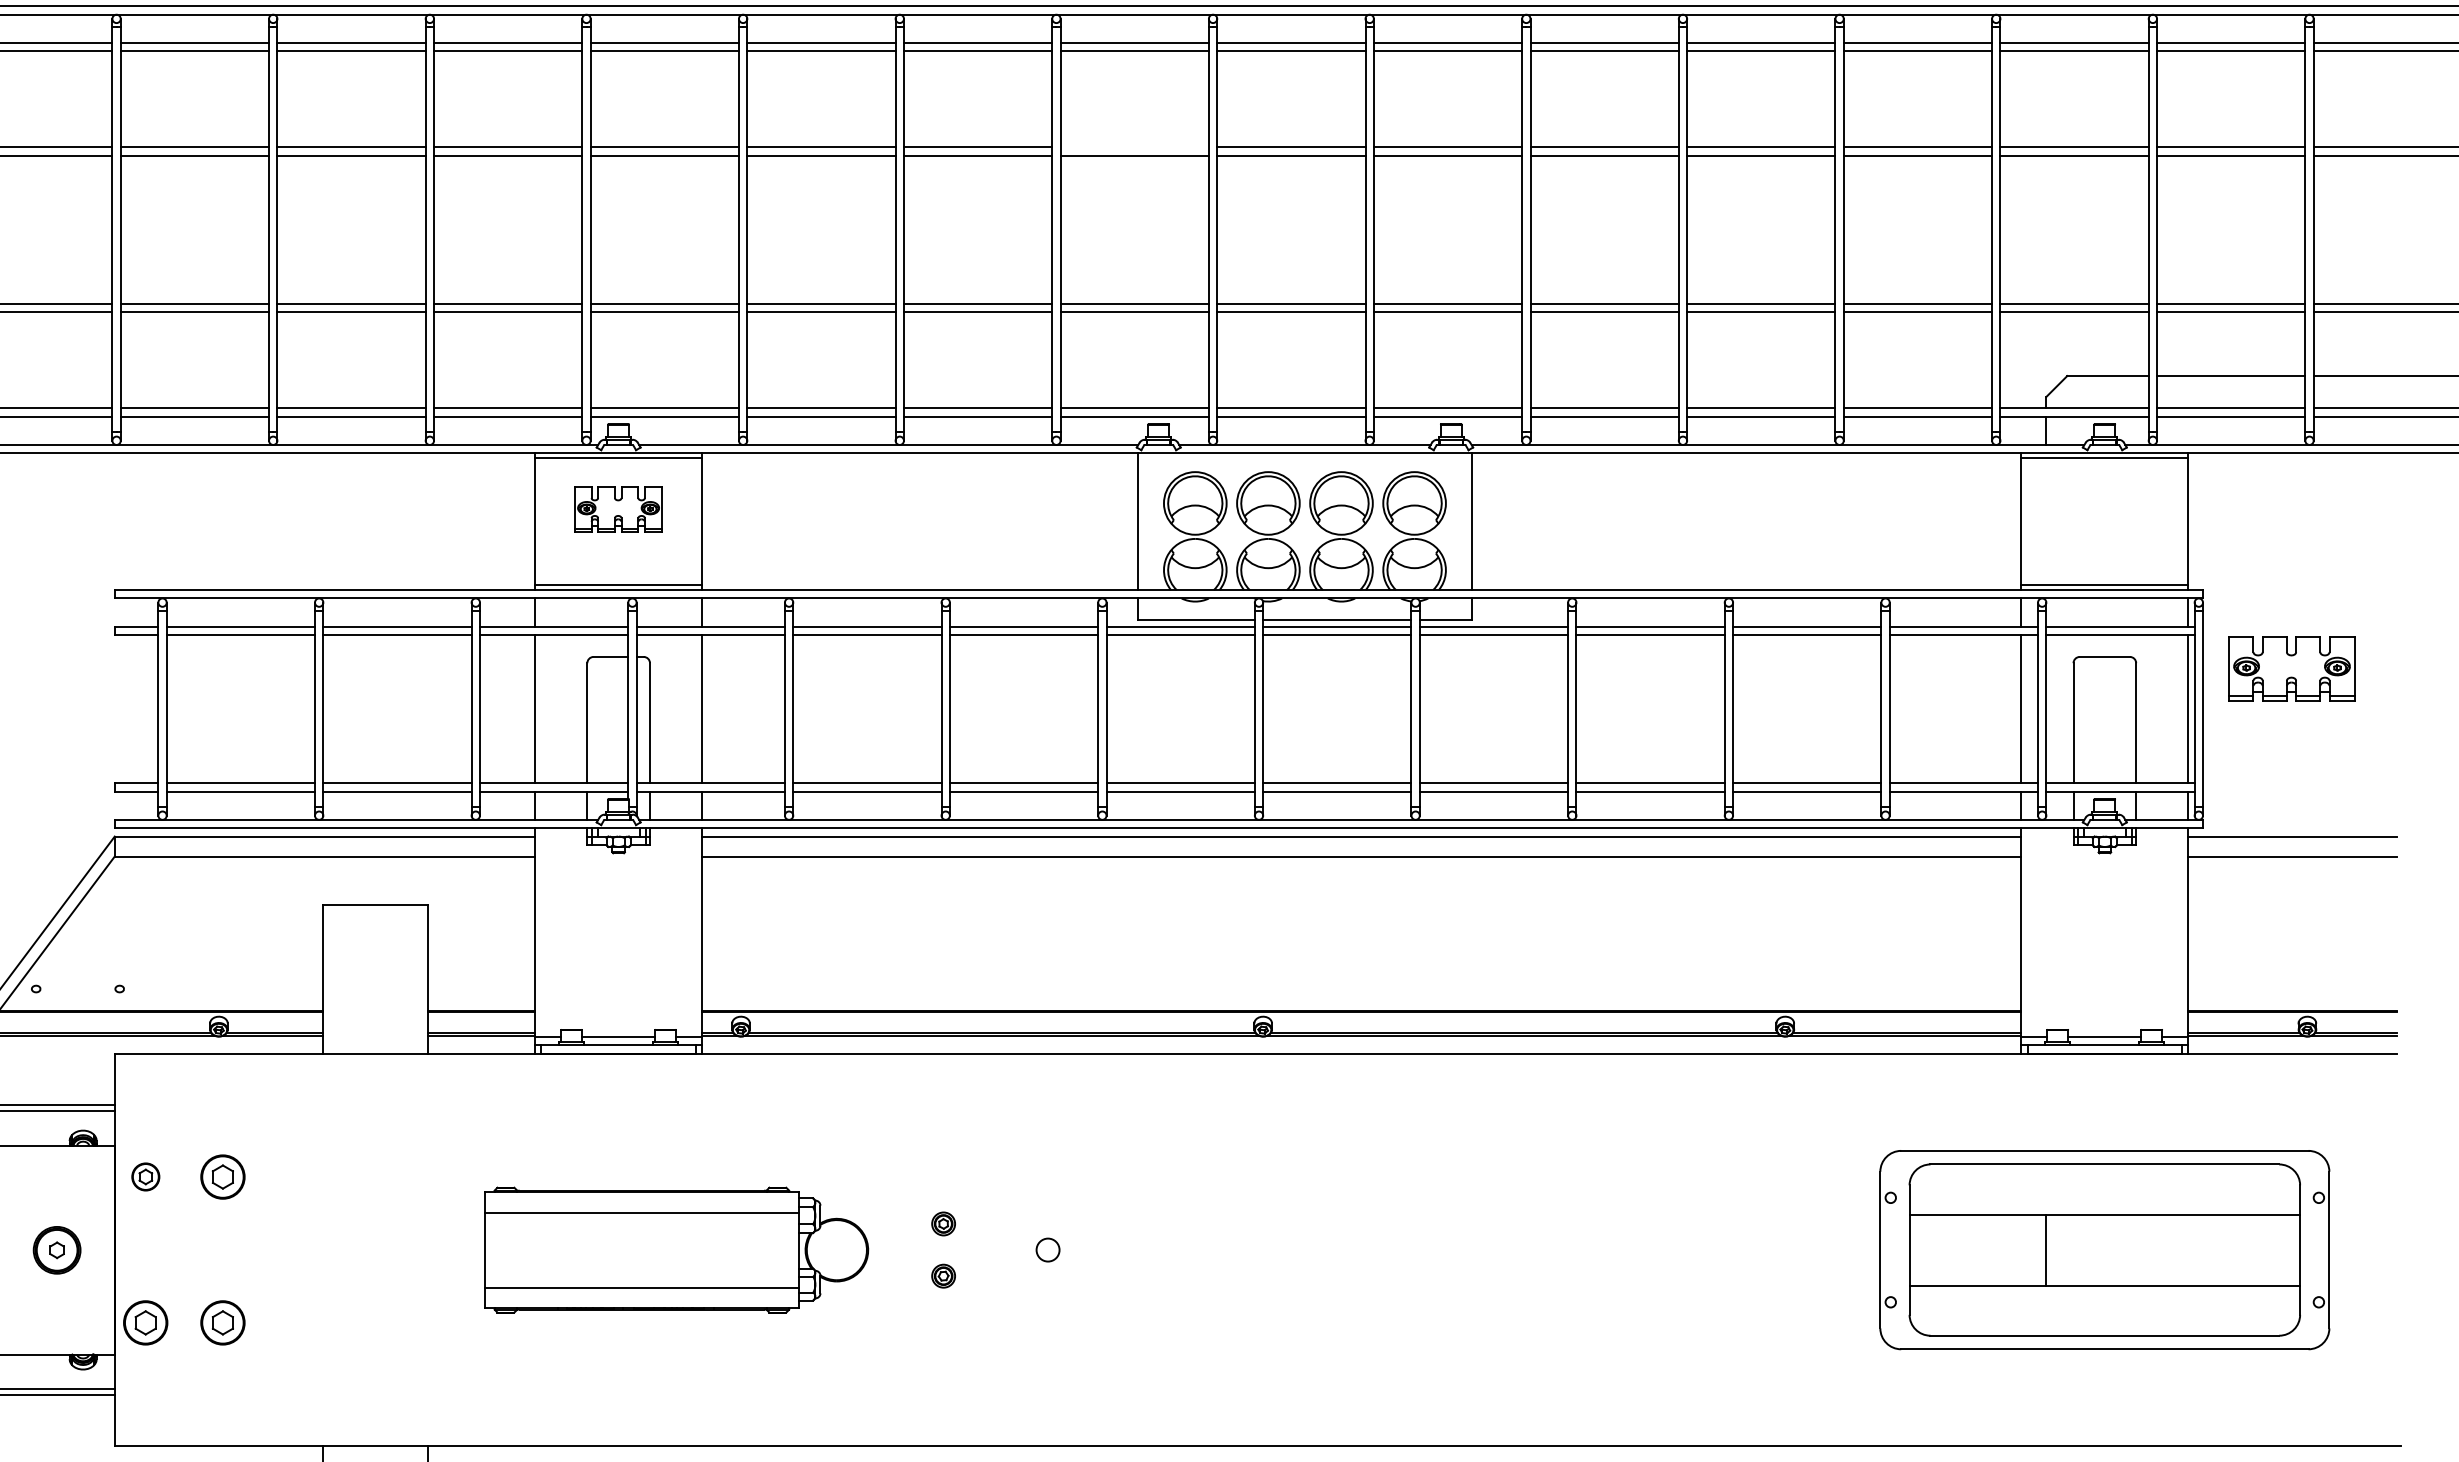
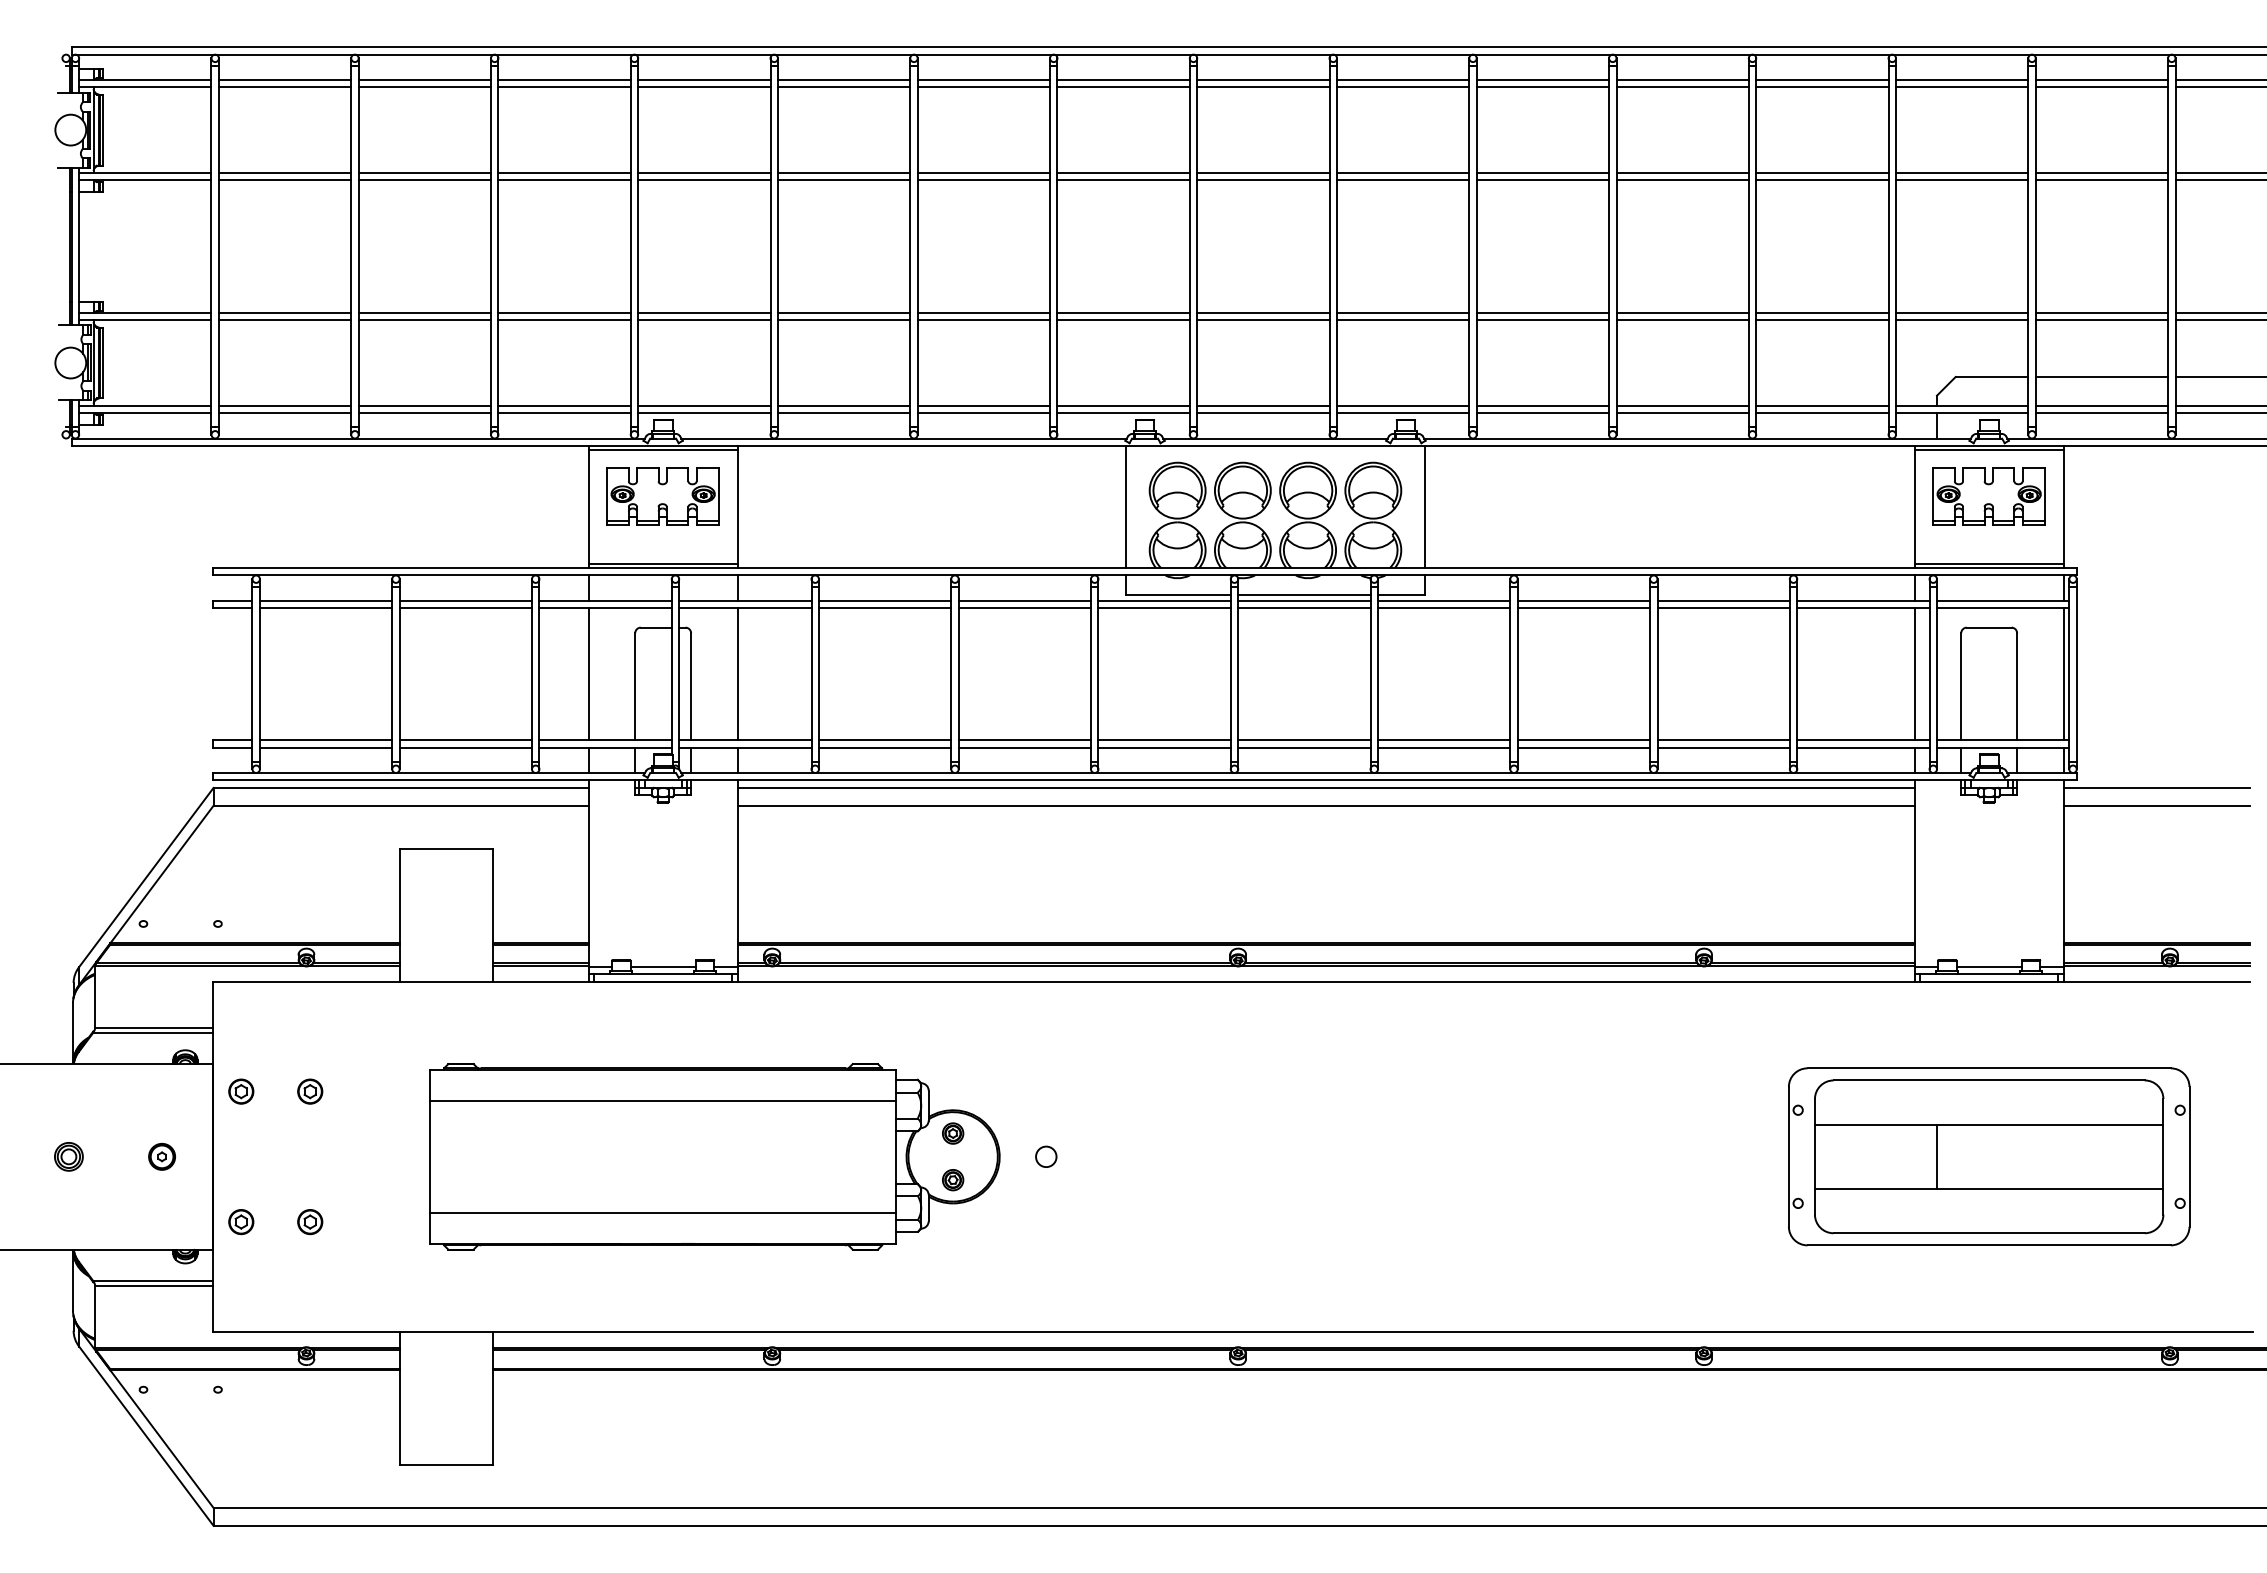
line: (1134, 146) -> (1123, 172), added
part: (617, 509) -> (662, 496), size x1.43
part: (2291, 669) -> (1988, 496), moved
part: (223, 1176) -> (310, 1091), size x0.62
part: (56, 1249) -> (161, 1156), size x0.62
part: (676, 1249) -> (714, 1156), size x1.67
part: (146, 1323) -> (241, 1222), size x0.62
part: (223, 1323) -> (310, 1222), size x0.62

